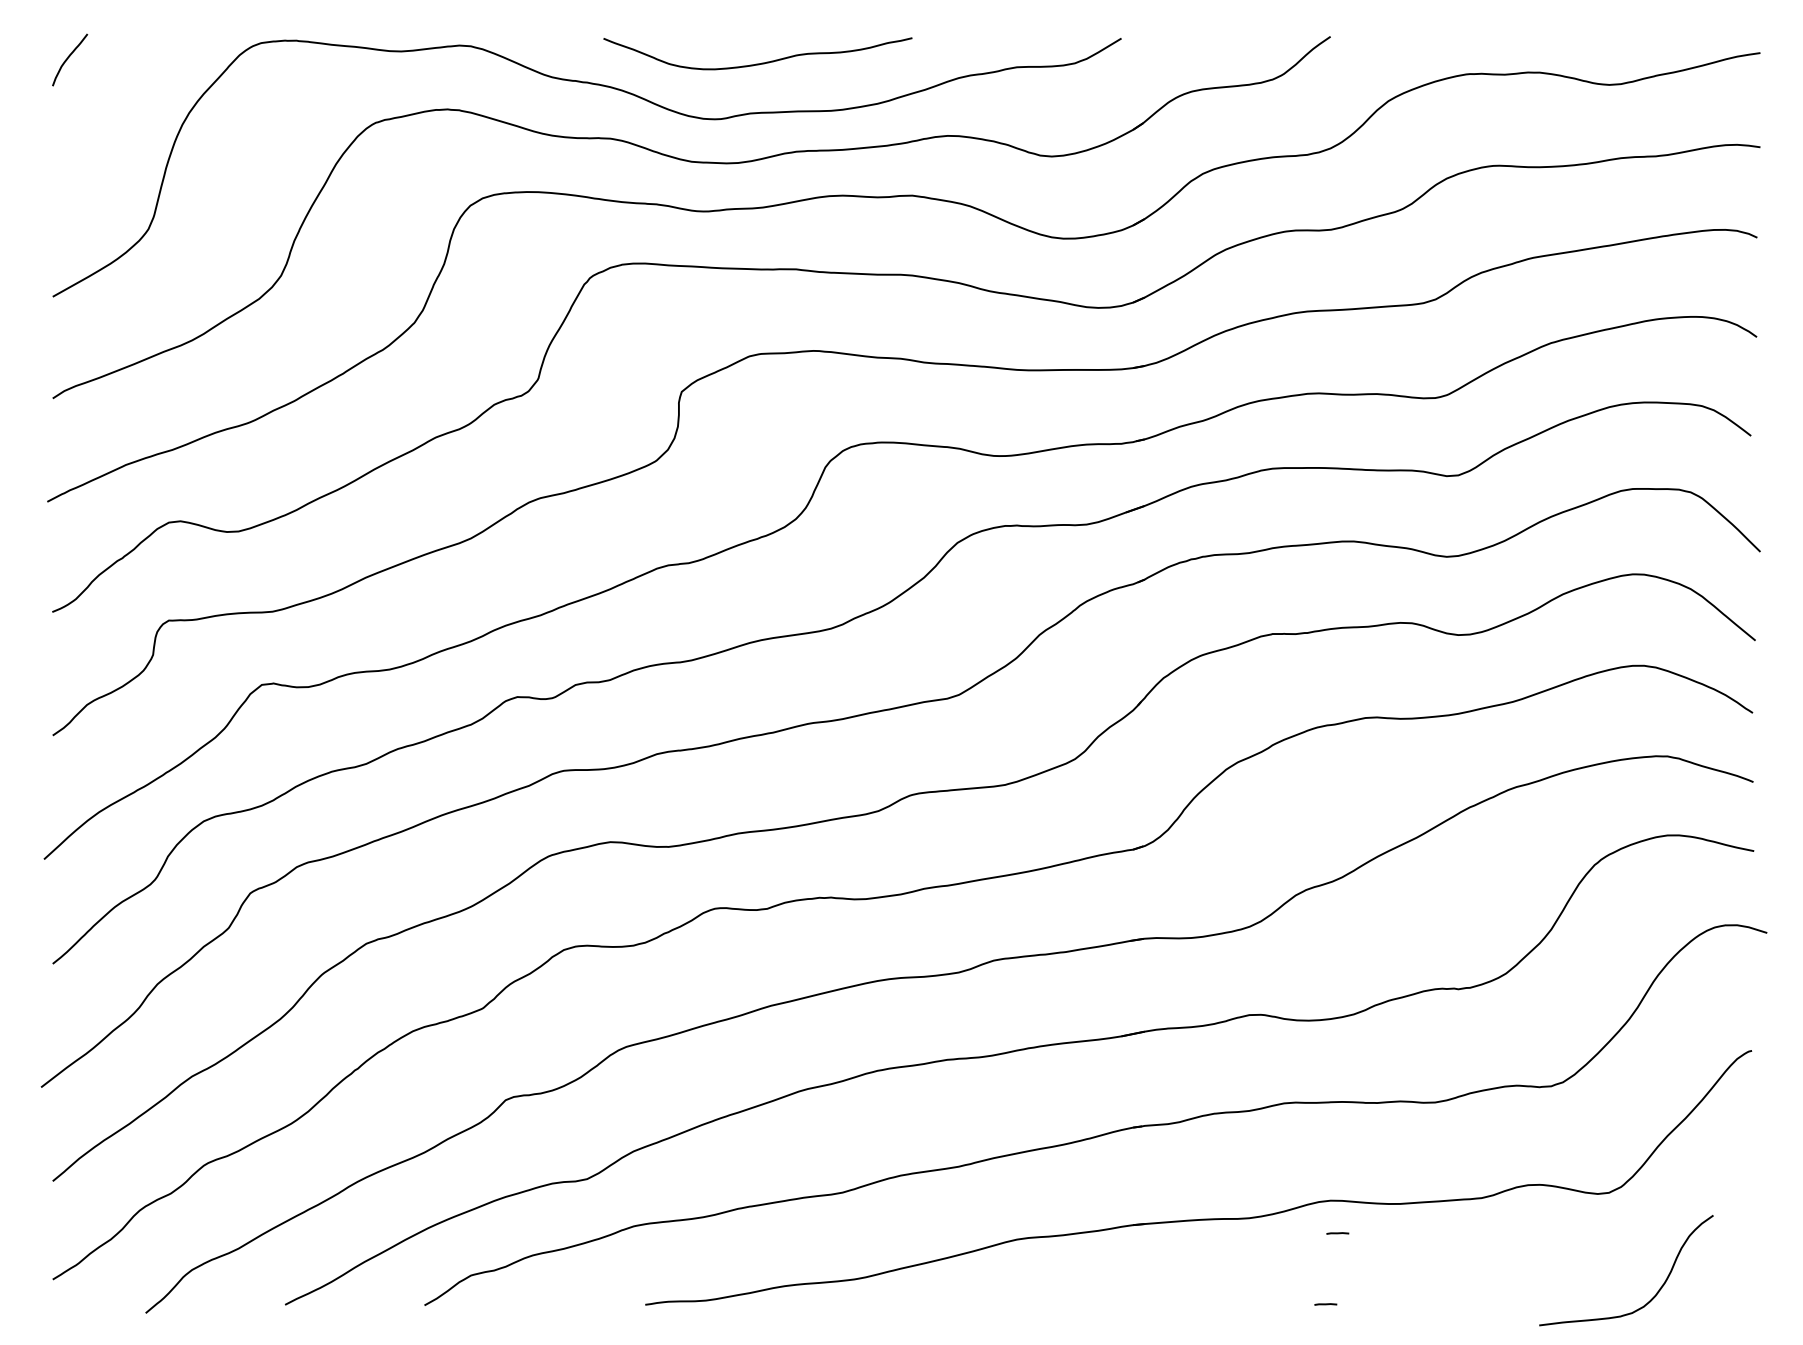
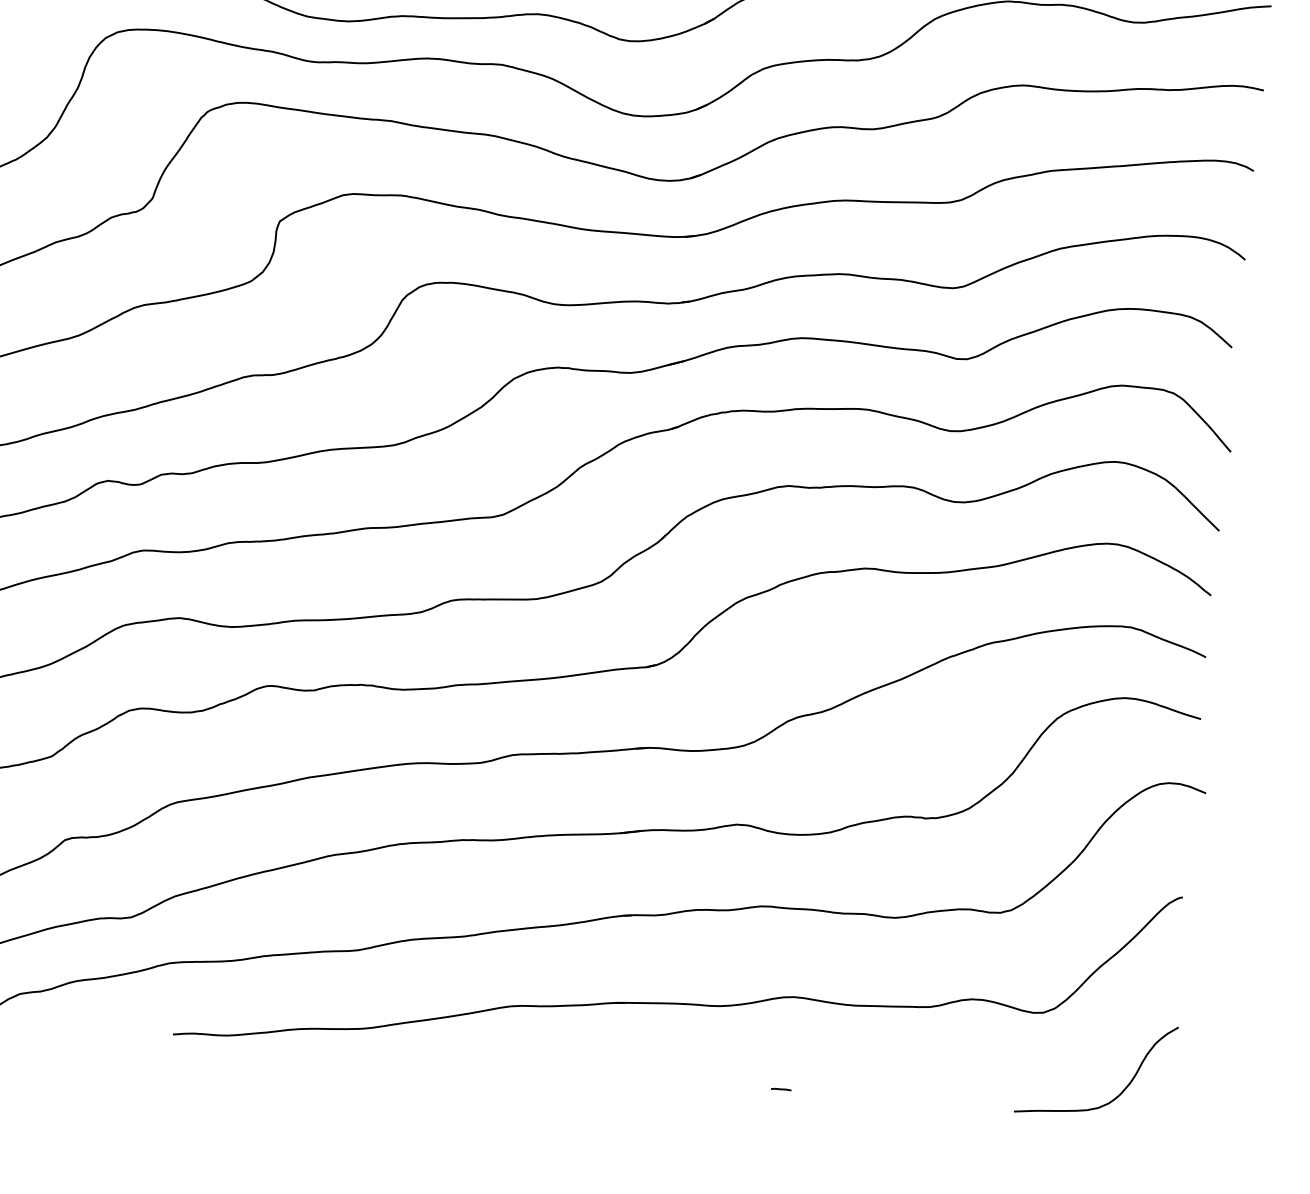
line: (1337, 1233) -> (797, 1027), removed
curve: (1656, 1292) -> (1121, 1091), moved

